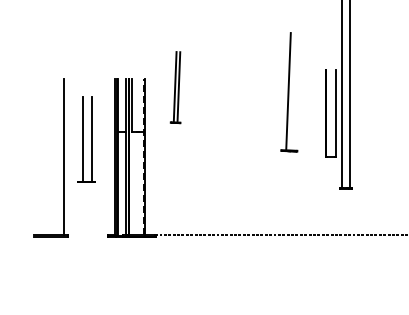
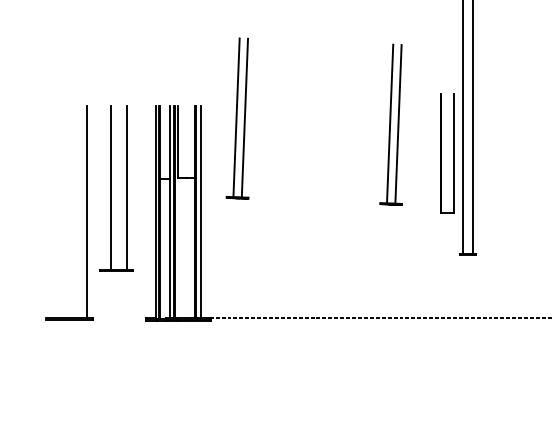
part: (175, 87) -> (237, 118), size x1.67
line: (294, 91) -> (398, 123), added
part: (85, 139) -> (115, 188), size x1.43
line: (143, 156) -> (194, 211), dashed -> solid
line: (148, 156) -> (200, 211), added

